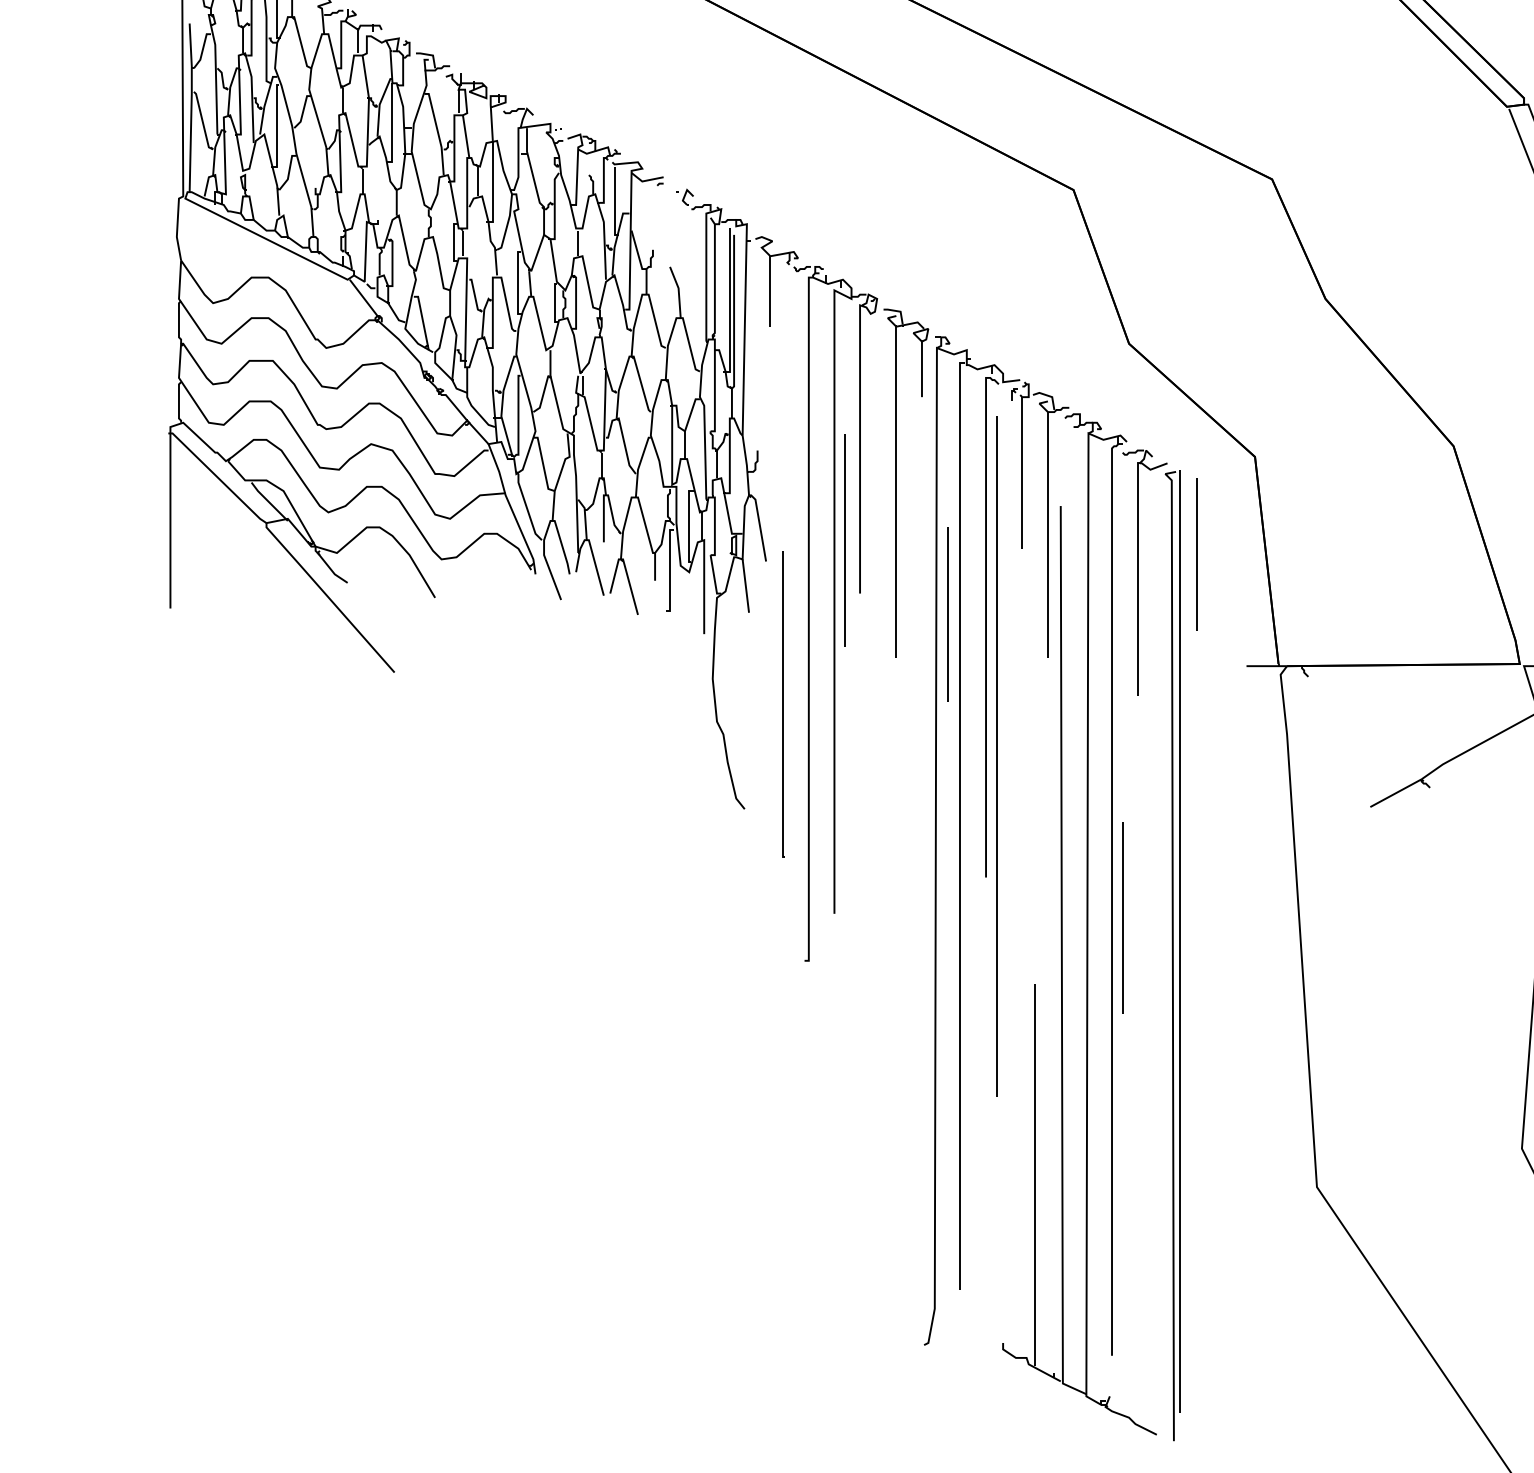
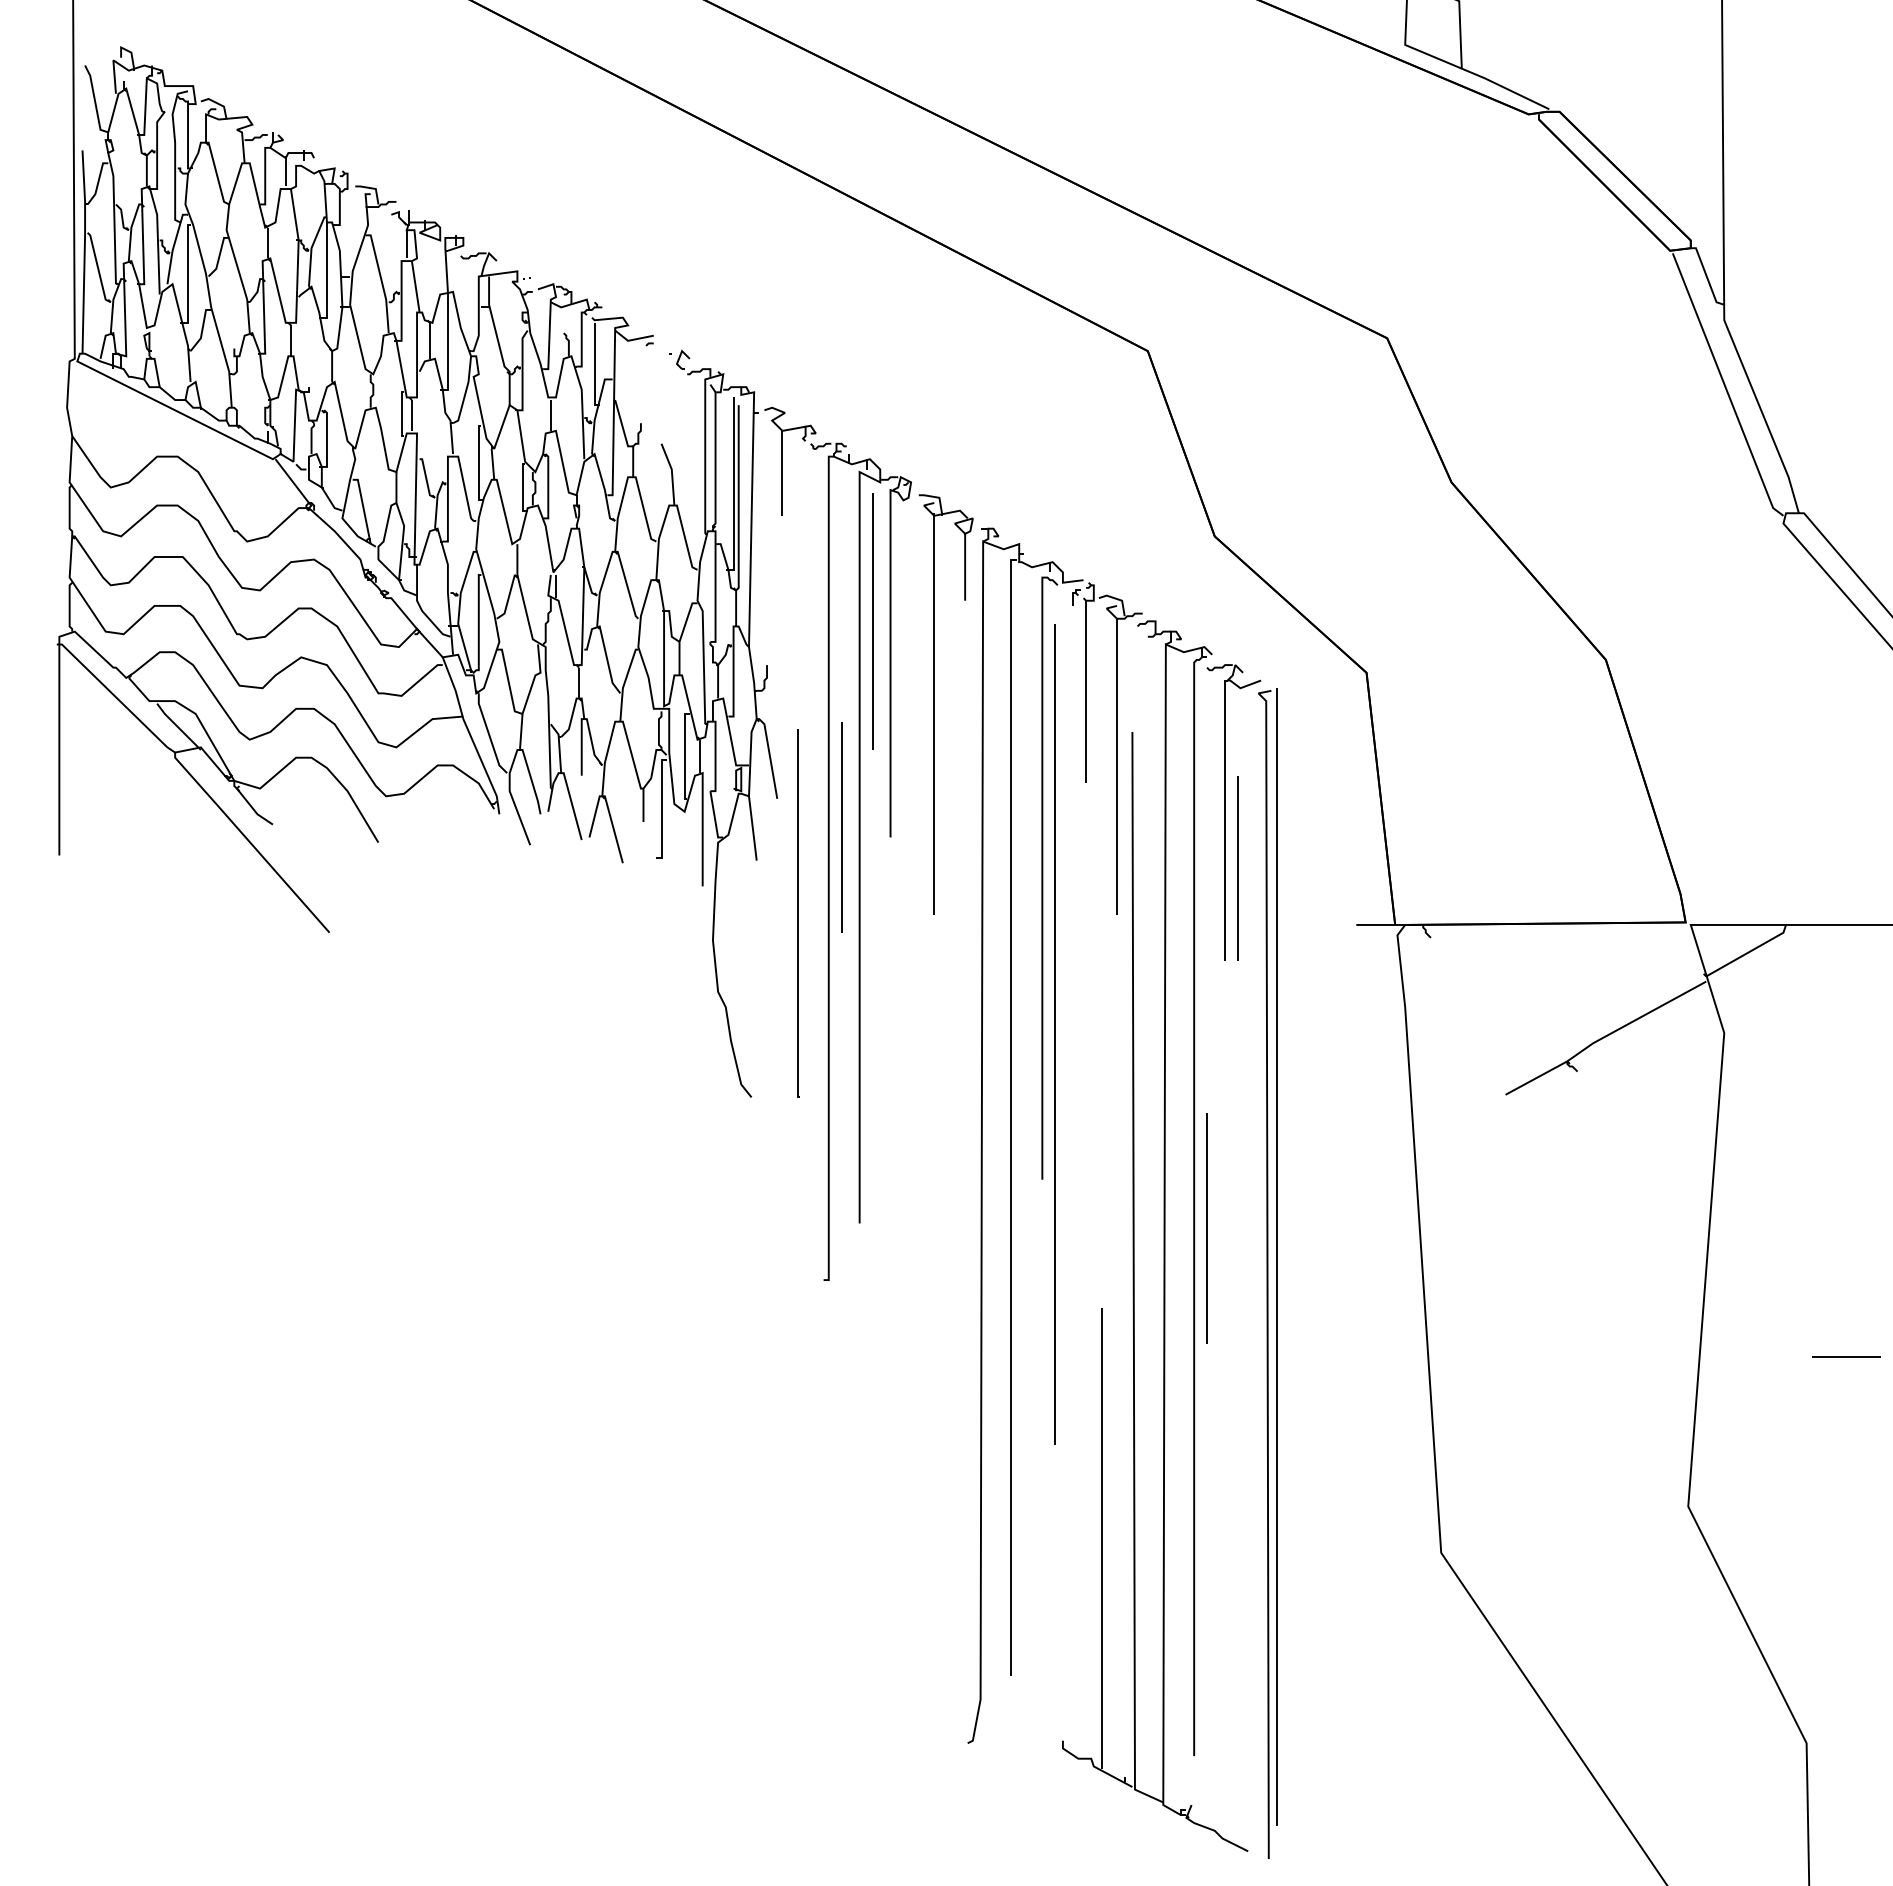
line: (845, 540) -> (872, 621), moved
line: (1196, 554) -> (1237, 868), moved
line: (947, 615) -> (841, 827), moved
line: (783, 703) -> (798, 913), moved

